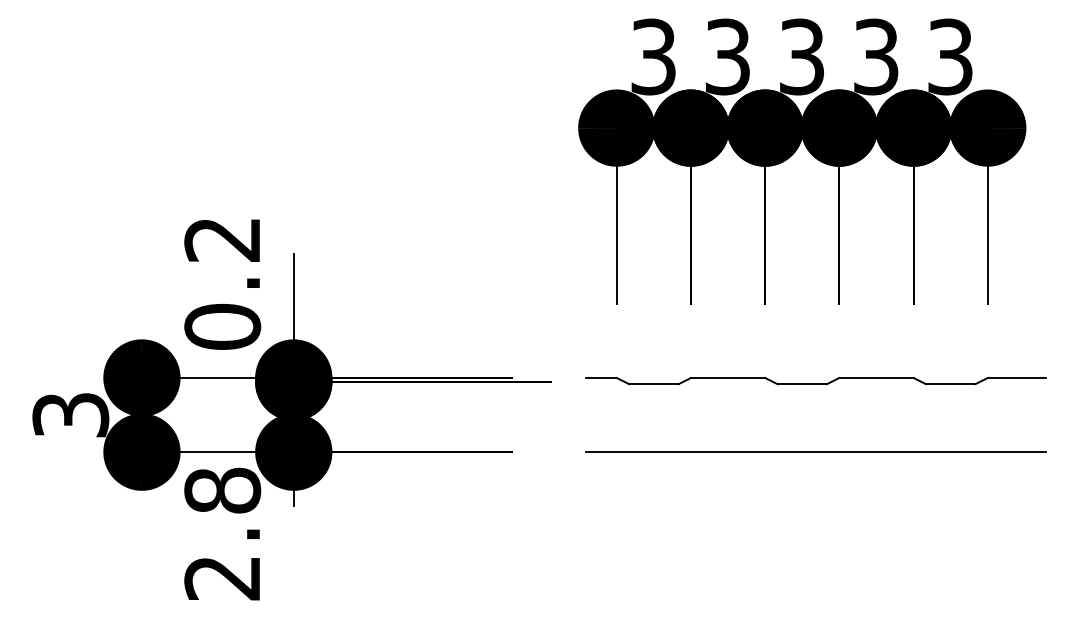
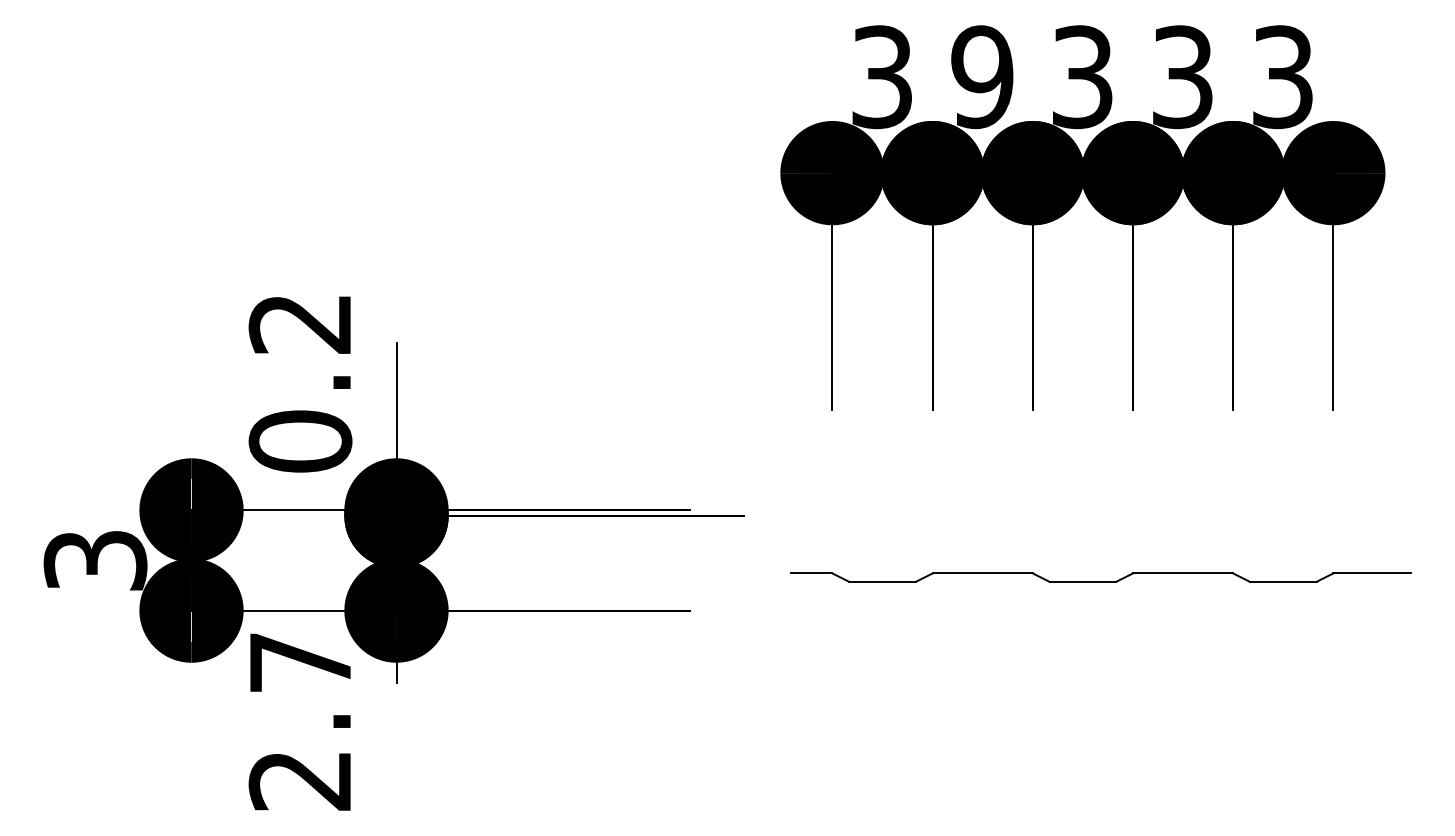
text: (727, 56) -> (982, 76), 3 -> 9
part: (815, 380) -> (1100, 577), moved
line: (815, 452) -> (1100, 610), removed
text: (222, 490) -> (300, 662), 2.8 -> 2.7

